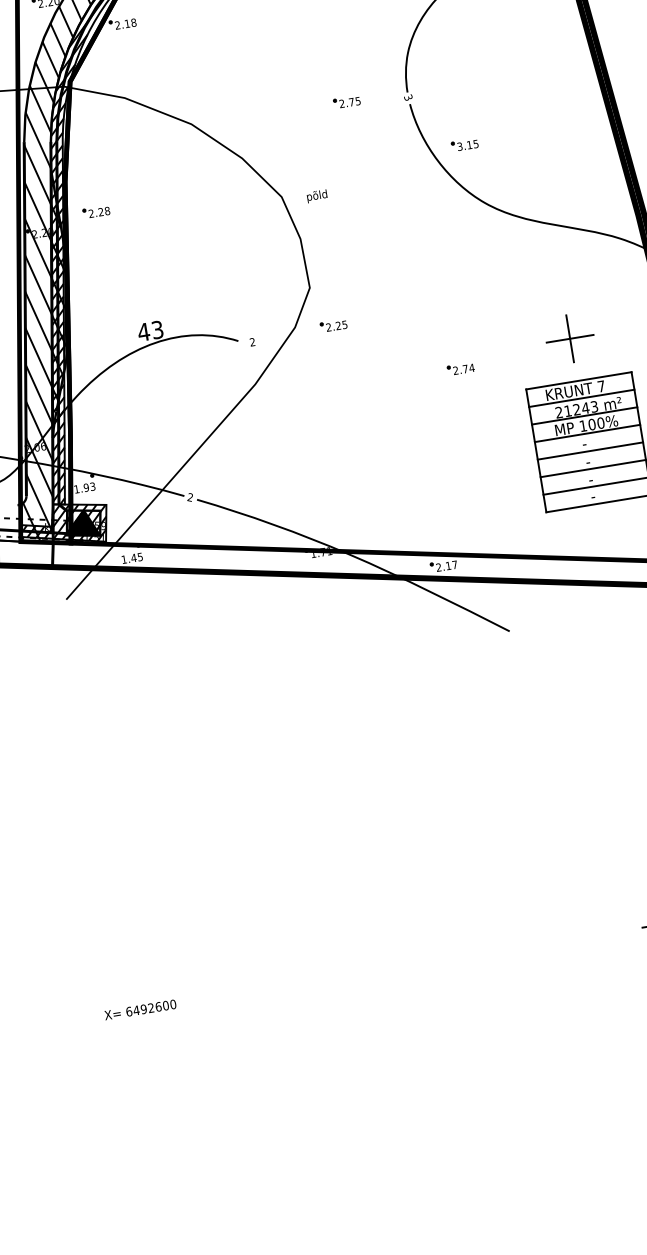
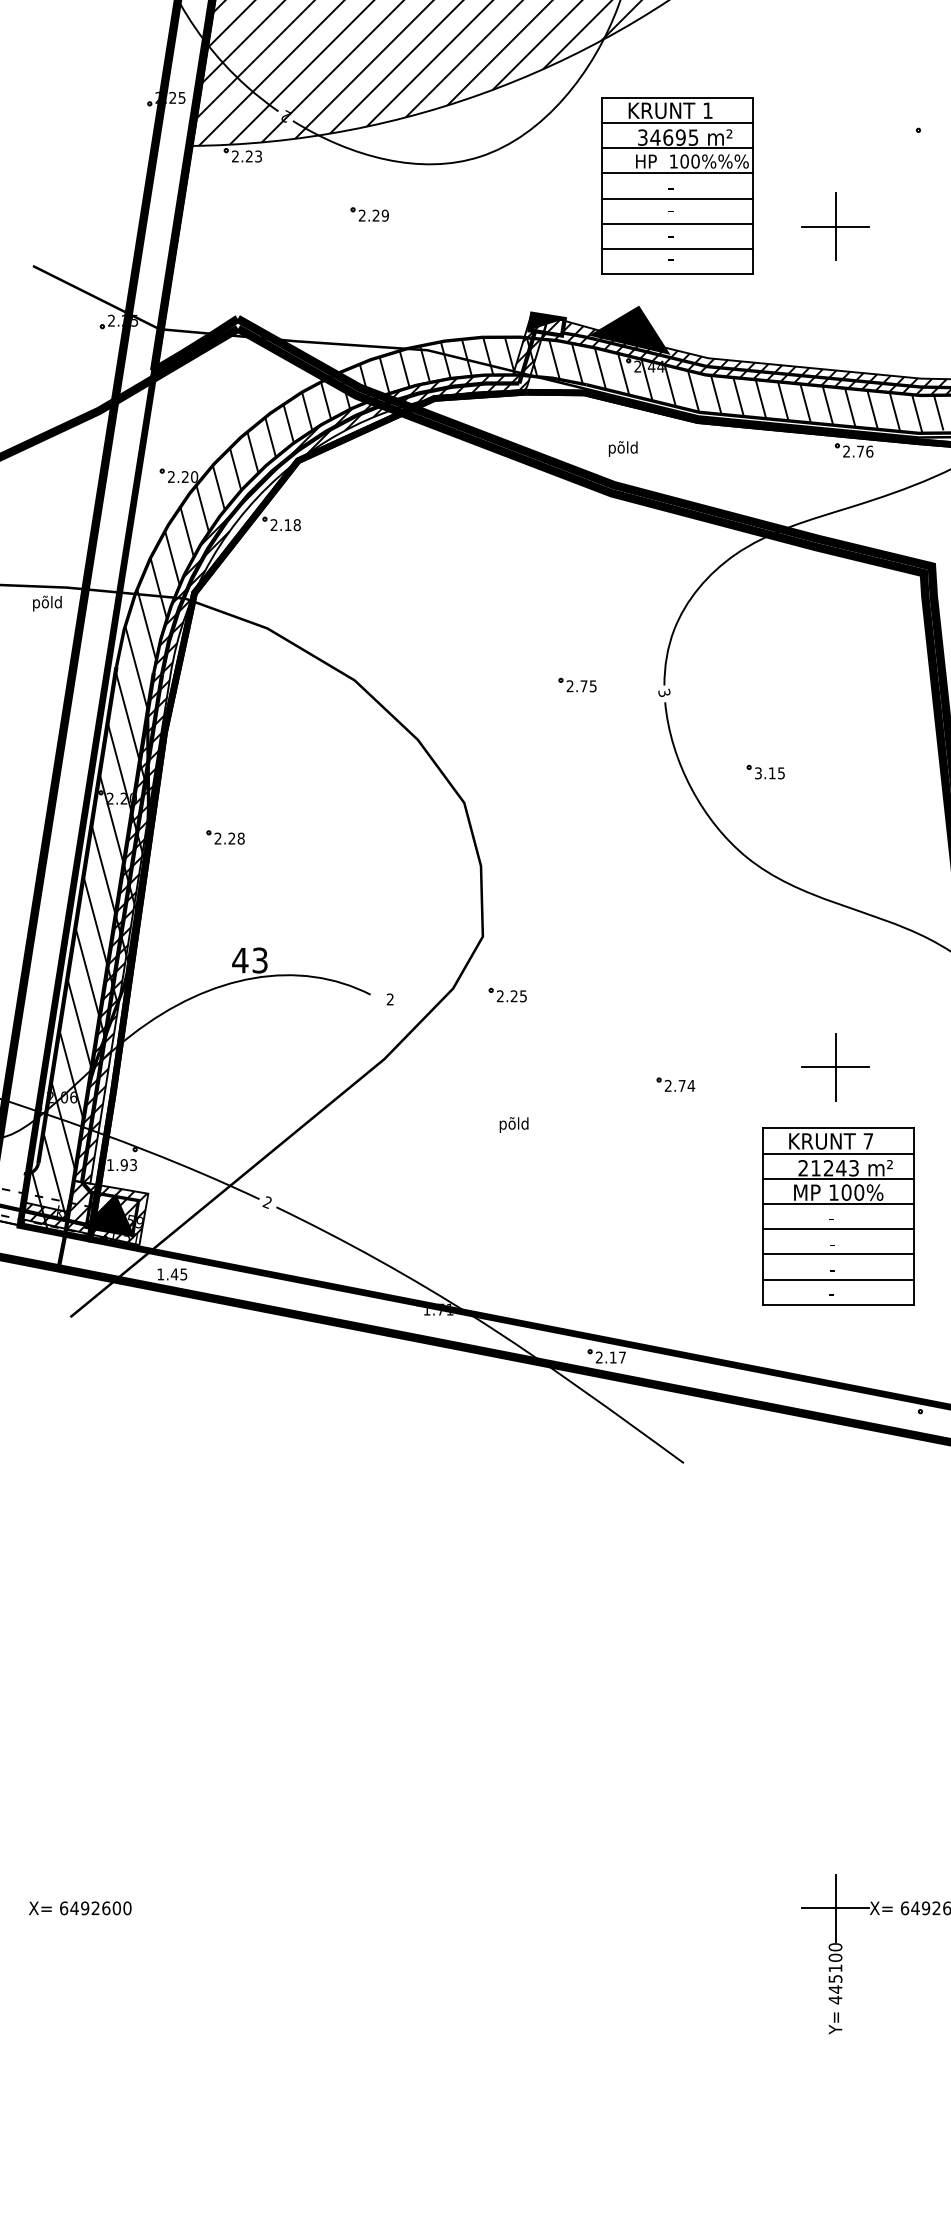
part: (464, 144) -> (765, 771), moved
text: (316, 196) -> (513, 1124), moved
part: (96, 212) -> (225, 837), moved

